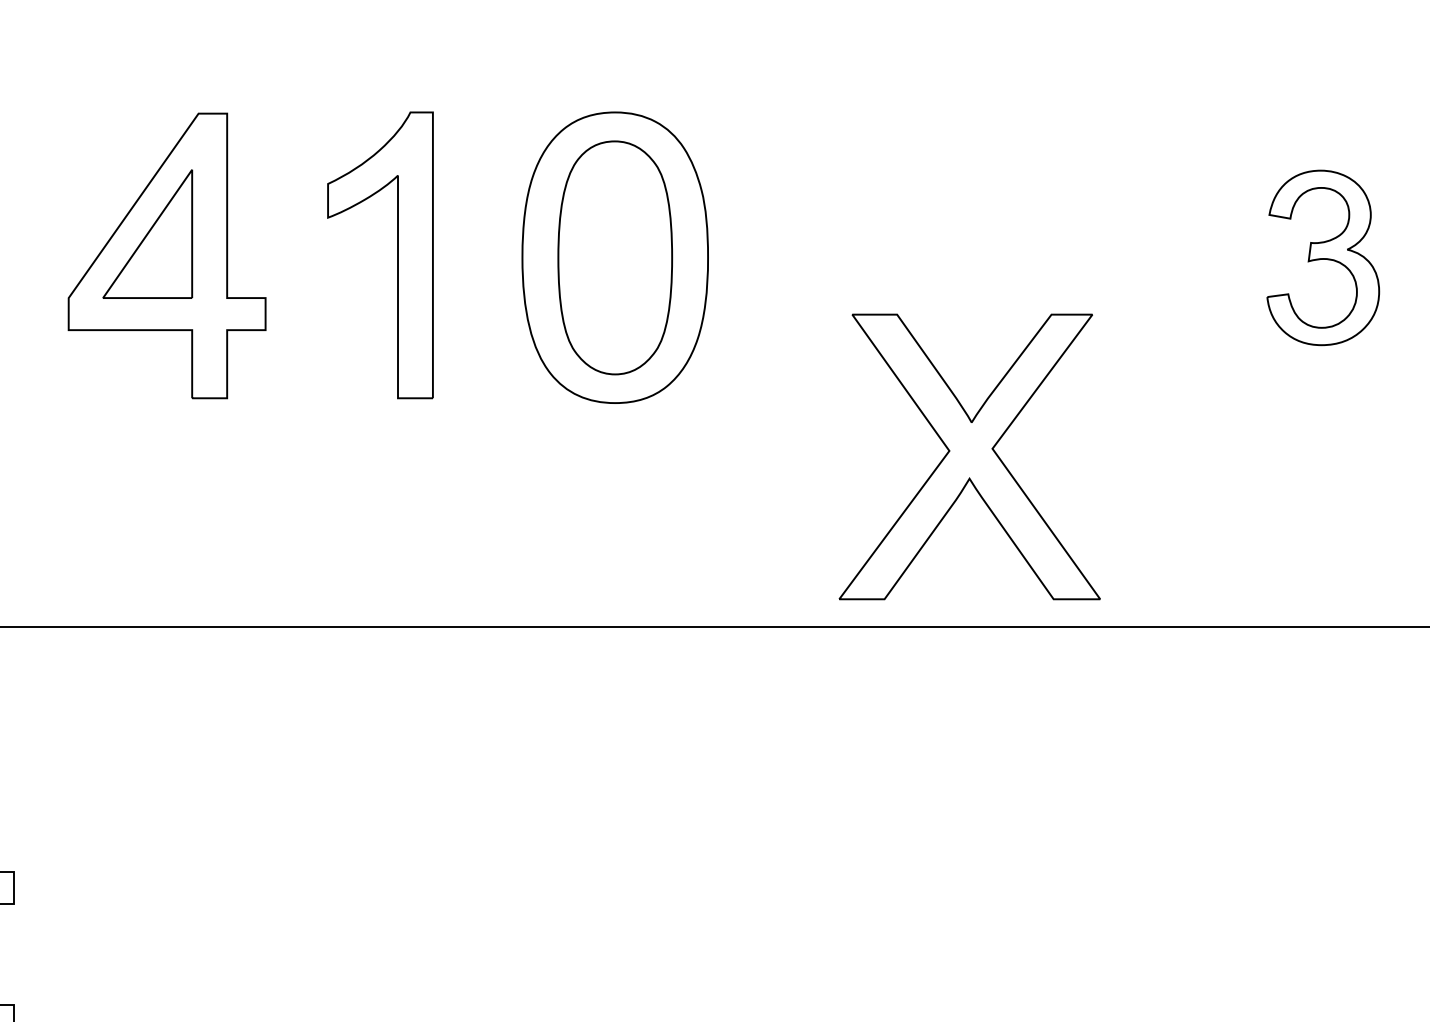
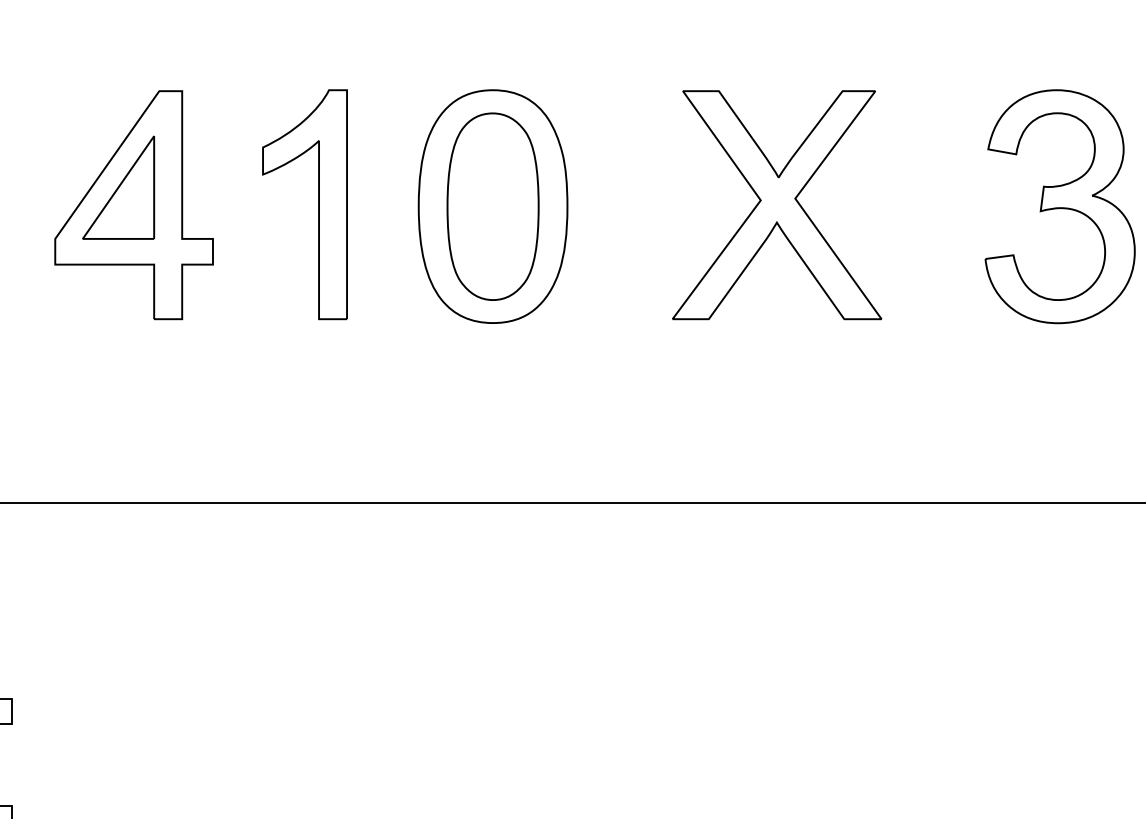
part: (1323, 257) -> (1060, 206), size x1.67
part: (969, 456) -> (776, 204), moved

